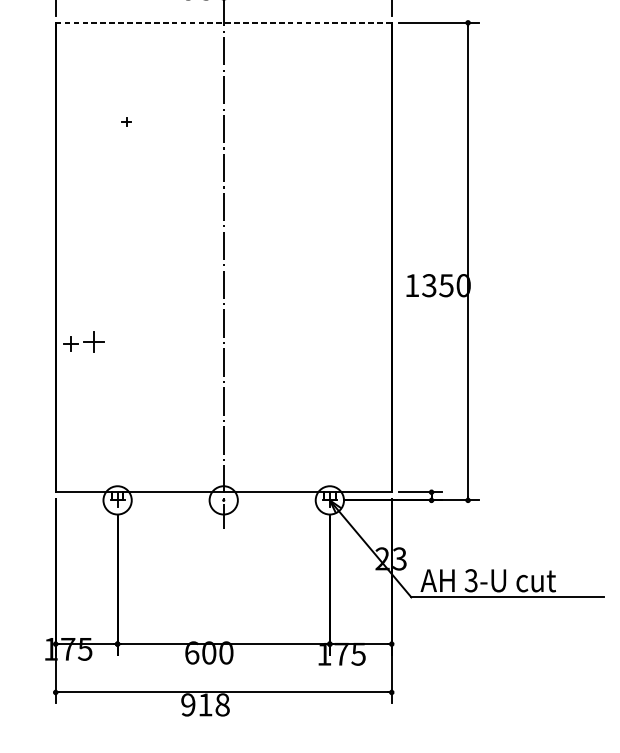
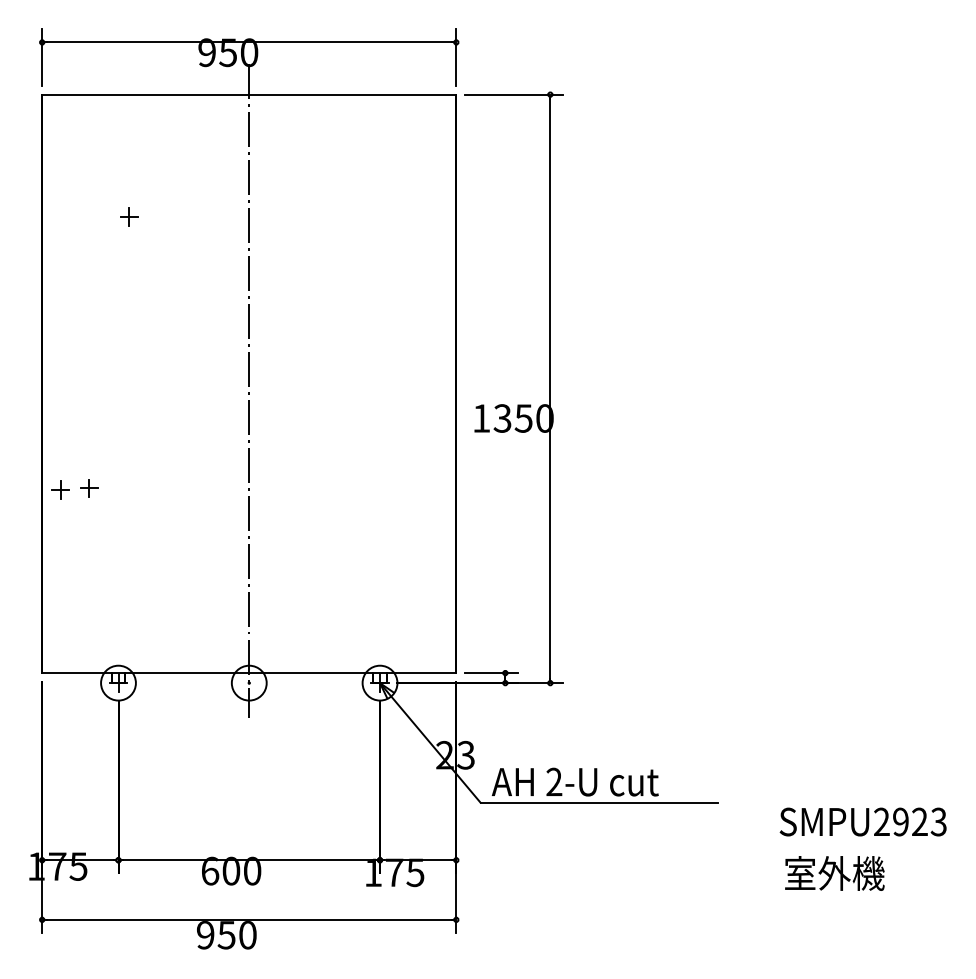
line: (223, 22) -> (249, 94), dashed -> solid
part: (126, 121) -> (129, 216), size x1.67
part: (94, 342) -> (89, 488), size x0.71
text: (471, 581) -> (554, 782), 3-U -> 2-U
text: (213, 705) -> (236, 935), 918 -> 950

